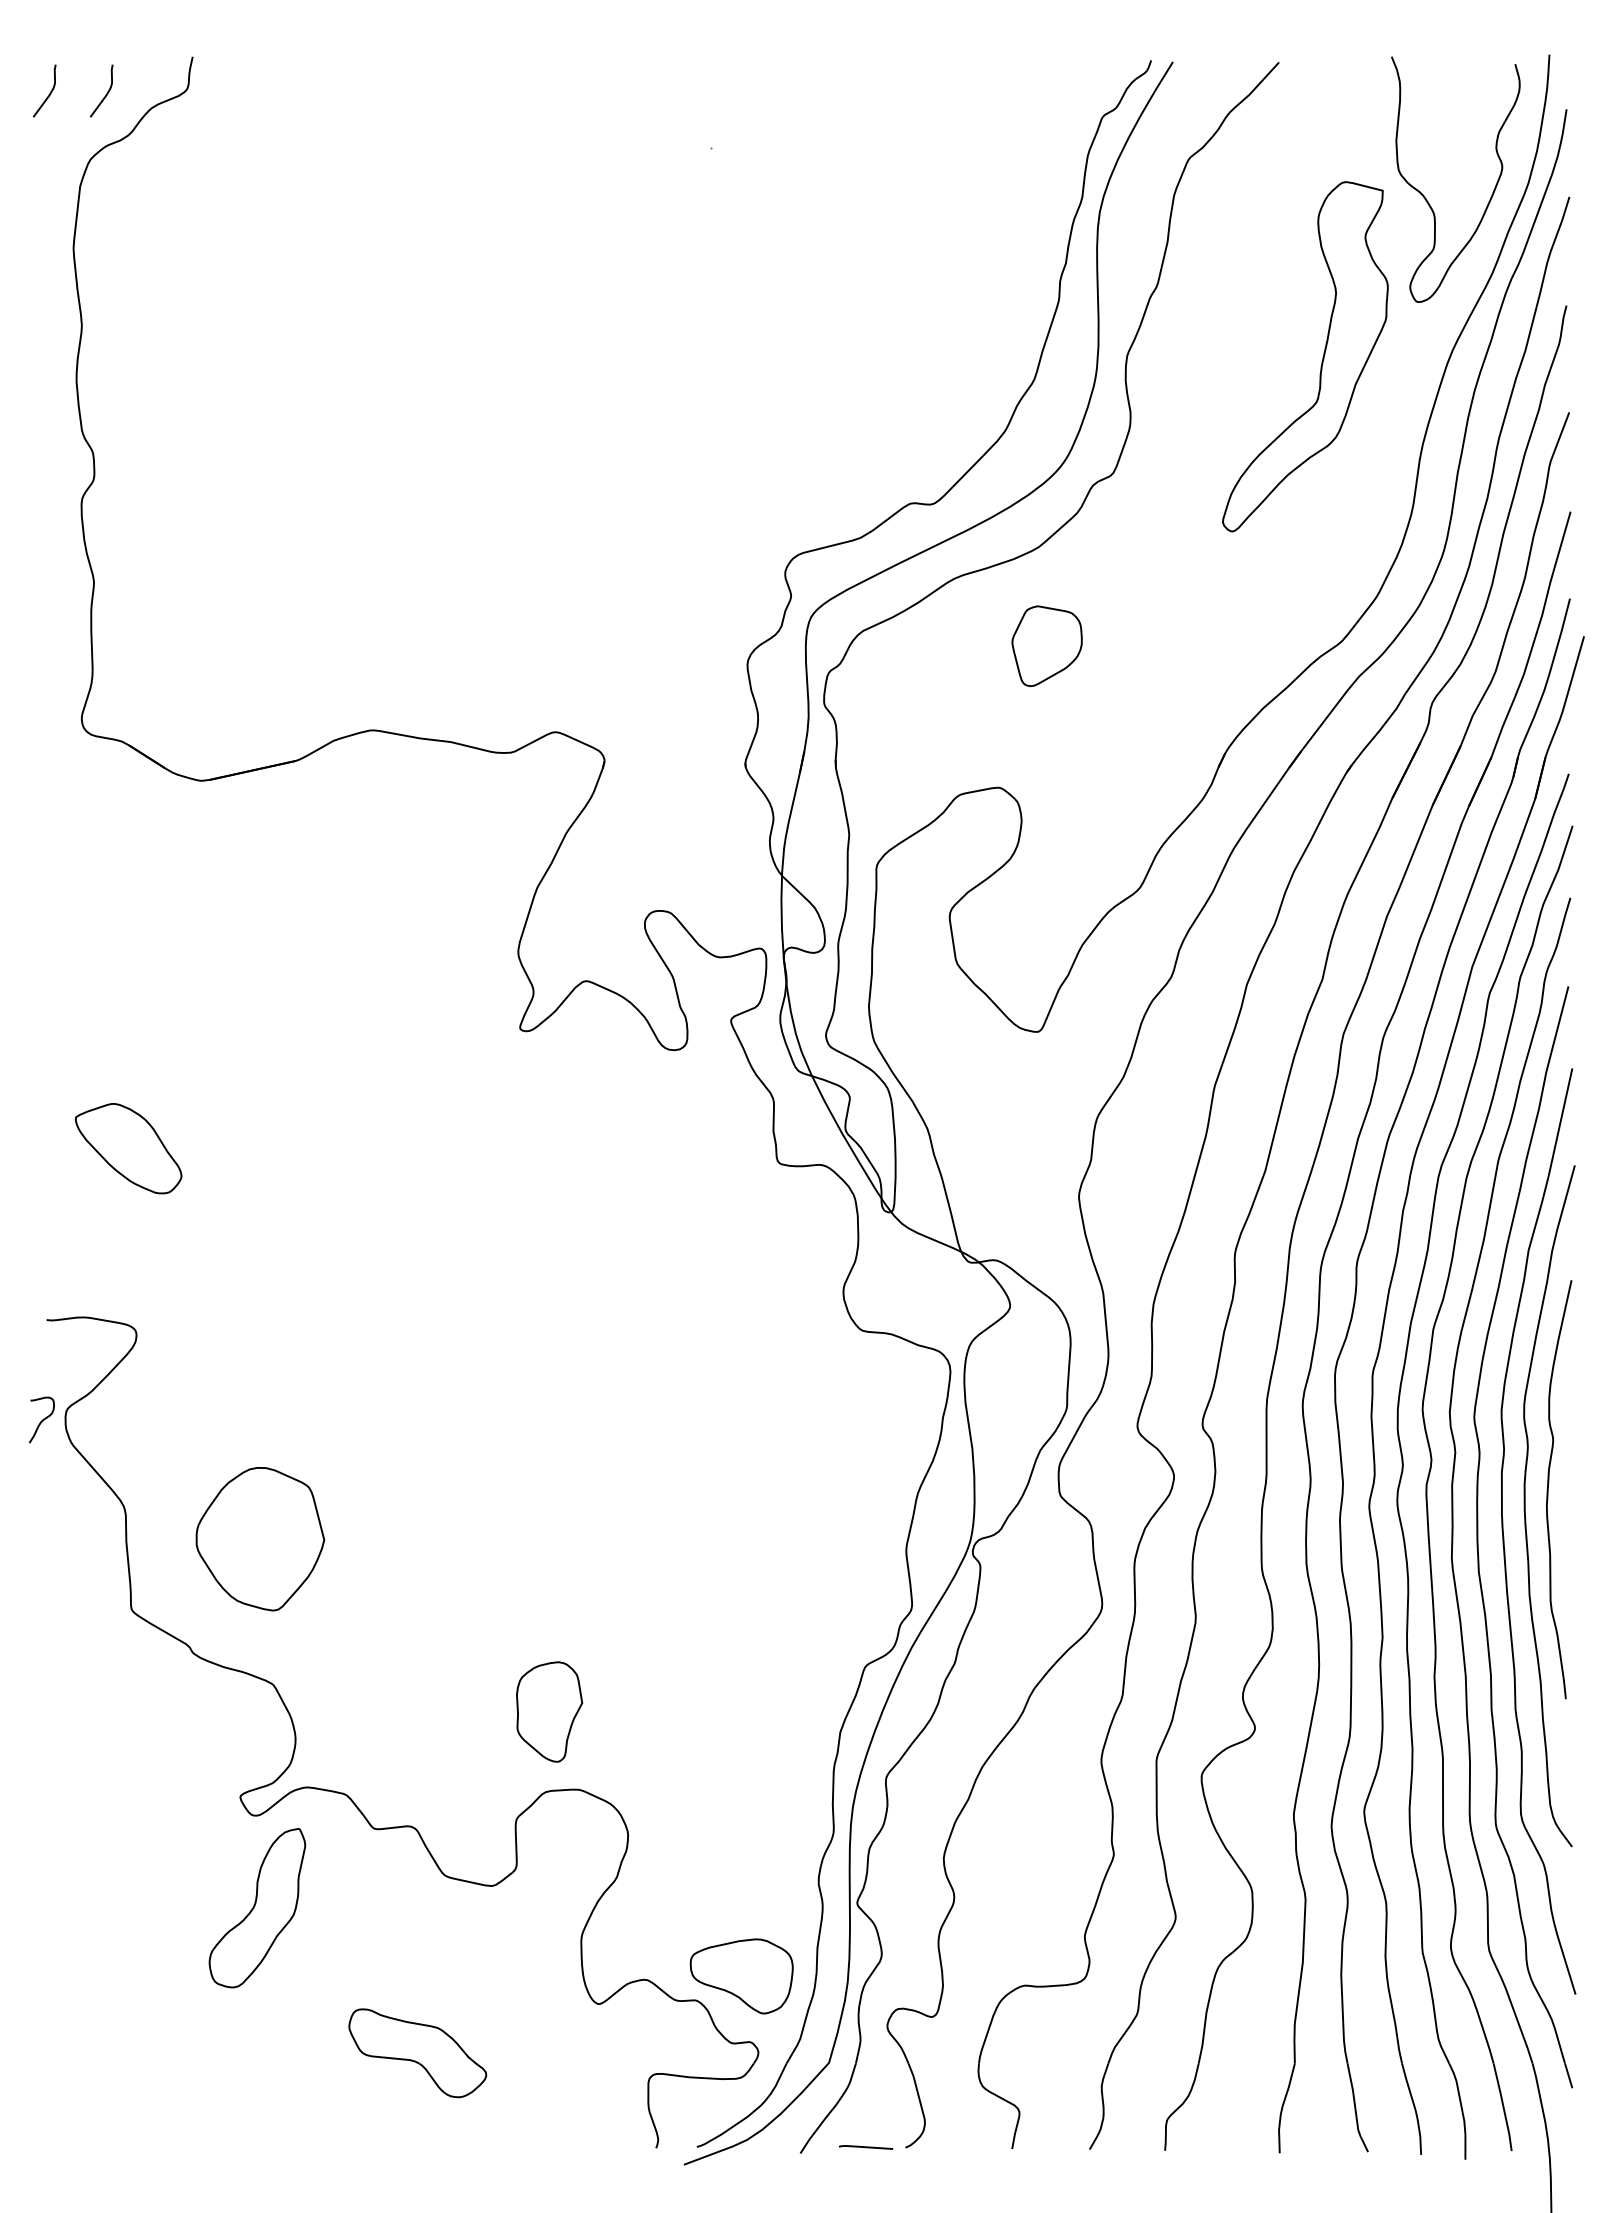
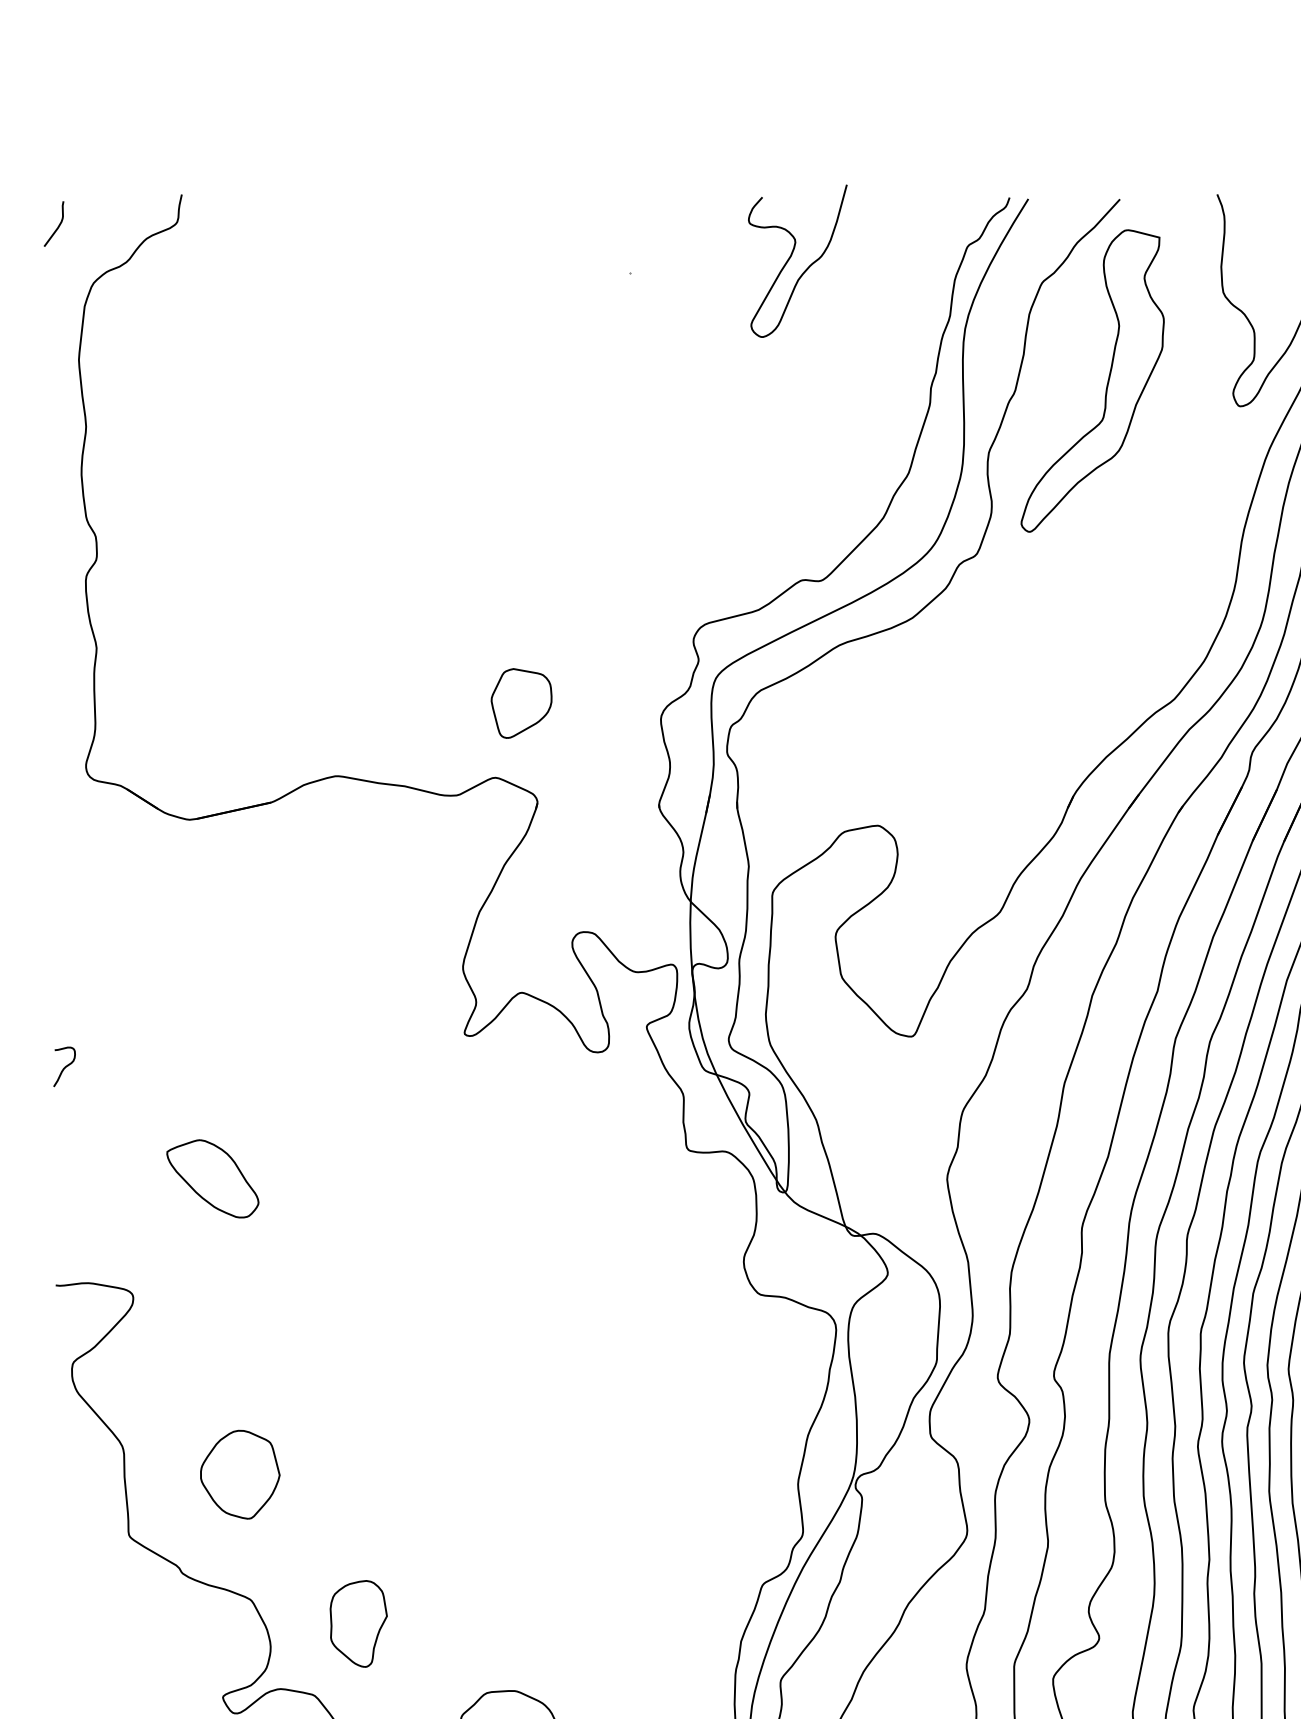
curve: (105, 94) -> (106, 227), removed
curve: (898, 129) -> (791, 257), added
part: (1321, 361) -> (1106, 385), moved
part: (1046, 646) -> (521, 703), moved
part: (128, 1148) -> (212, 1178), moved
curve: (42, 1419) -> (65, 1066), moved
part: (260, 1539) -> (240, 1474), size x0.71
part: (549, 1711) -> (358, 1623), moved

